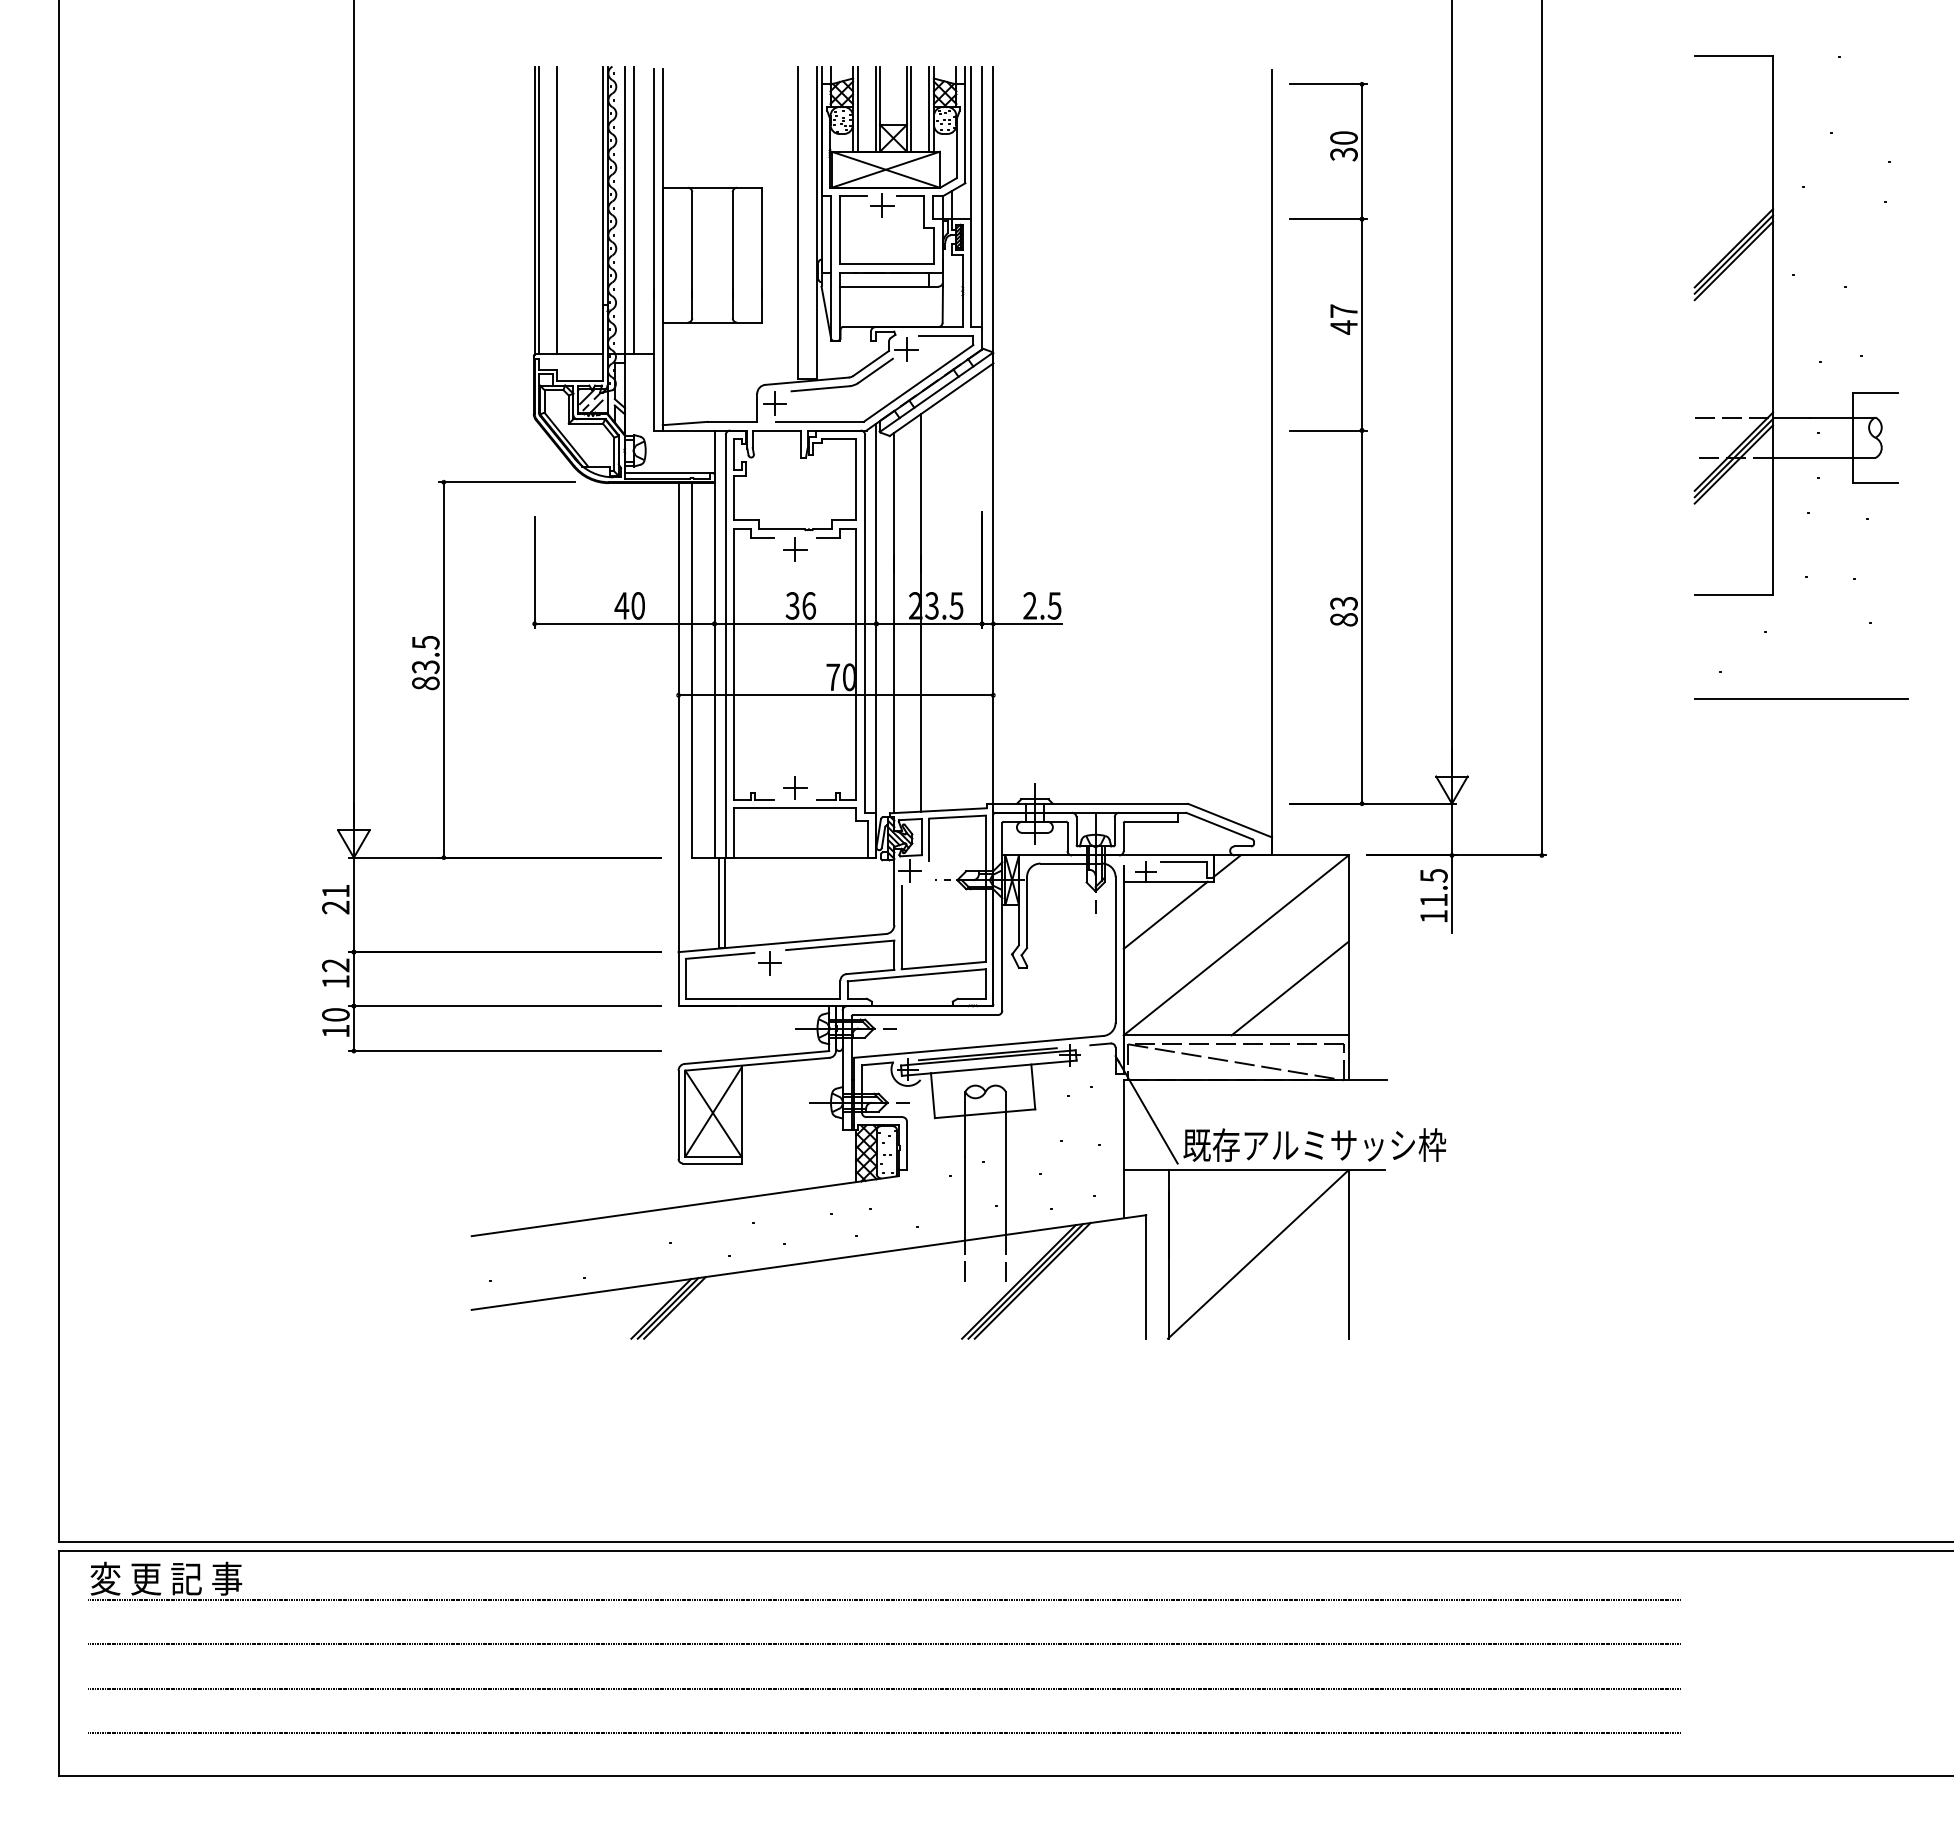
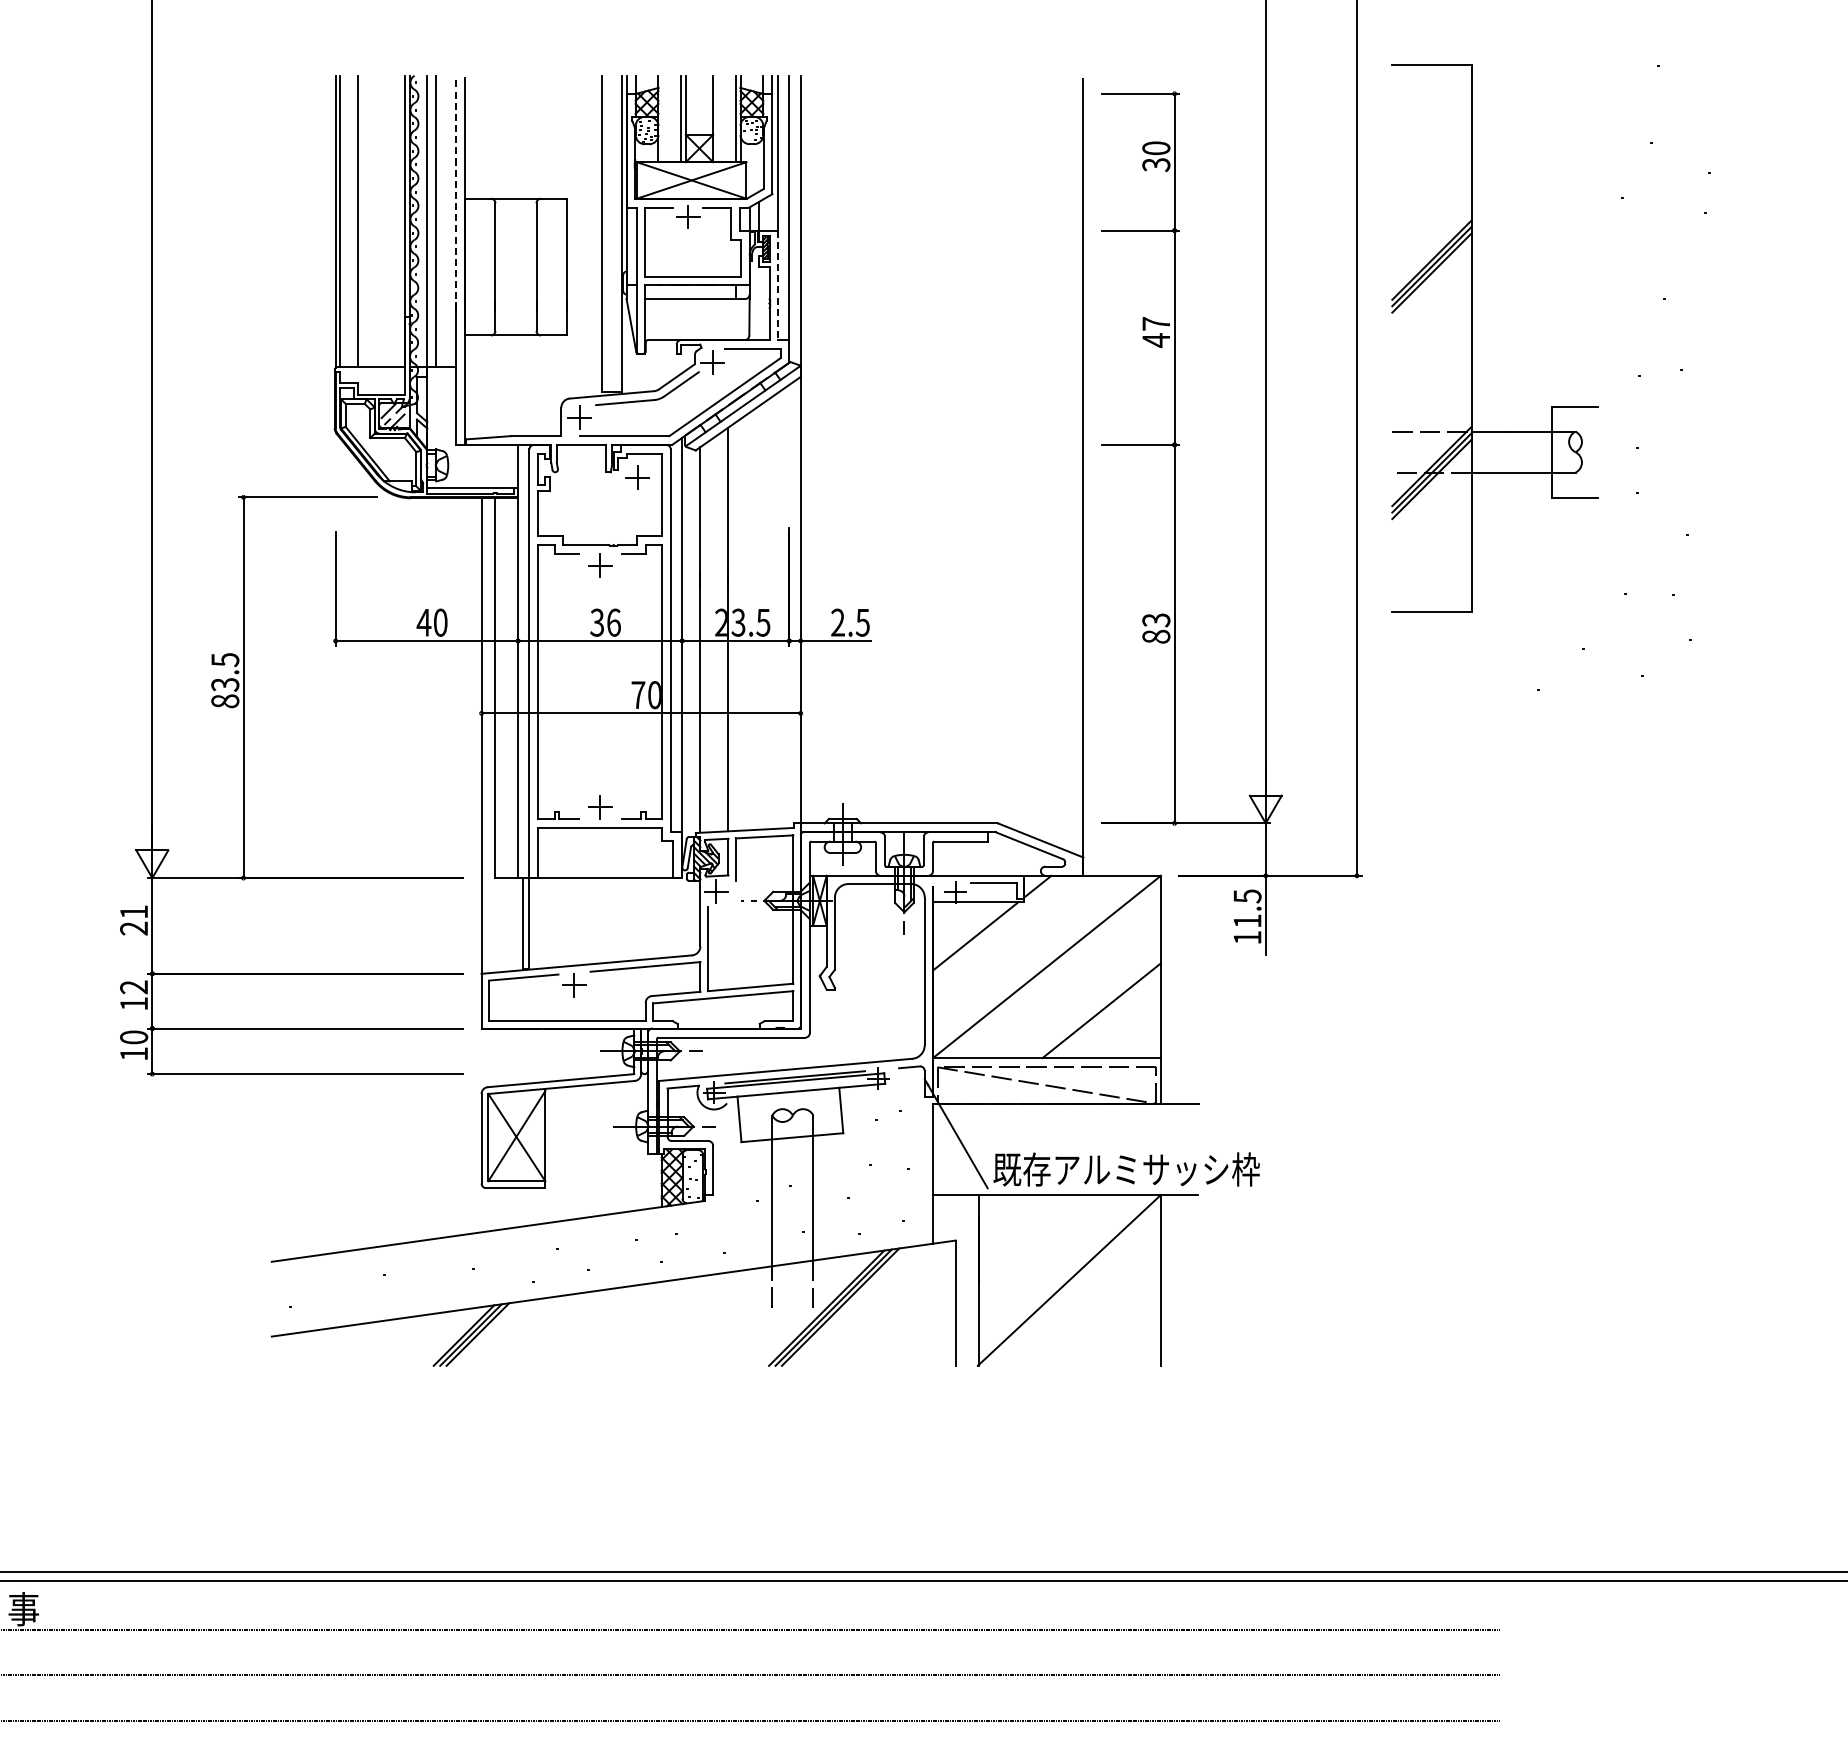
line: (857, 108) -> (663, 118), removed
line: (911, 108) -> (717, 118), removed
line: (653, 183) -> (456, 194), solid -> dashed
line: (971, 273) -> (778, 285), solid -> dashed
part: (1773, 325) -> (1472, 338), moved
part: (832, 462) -> (637, 477), added
line: (1801, 698) -> (1620, 716), removed

